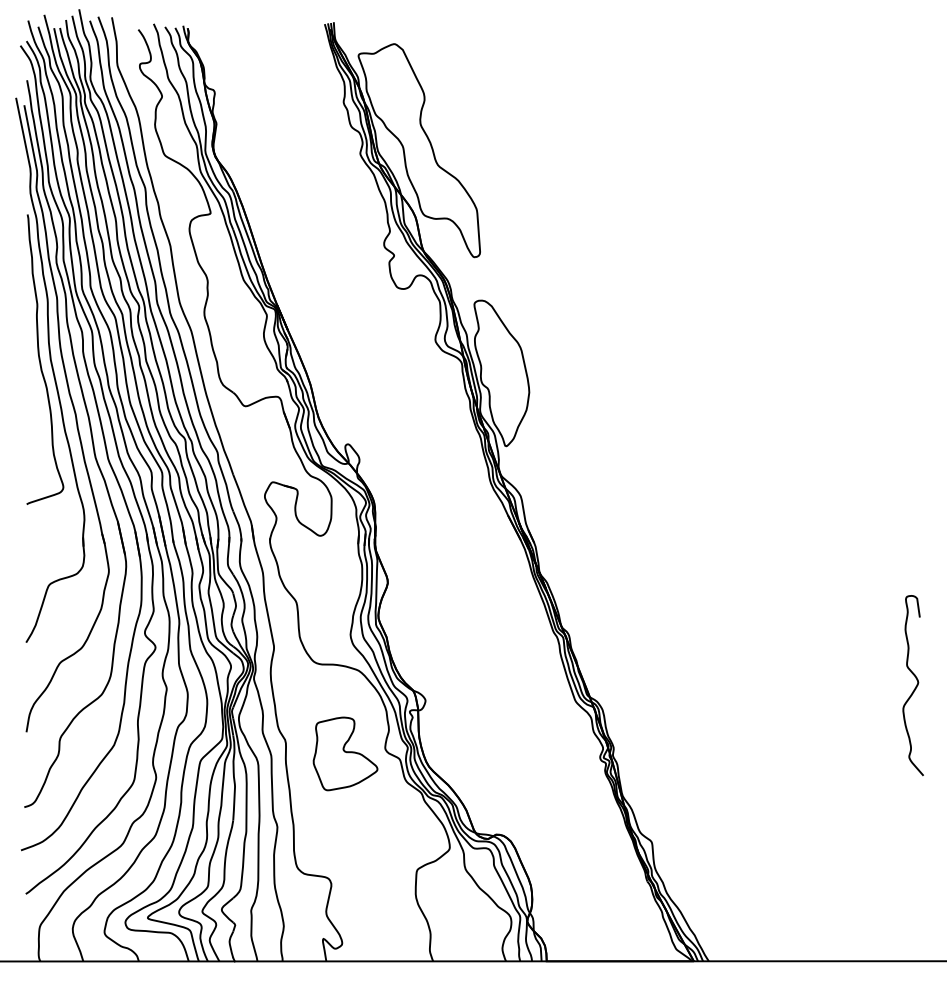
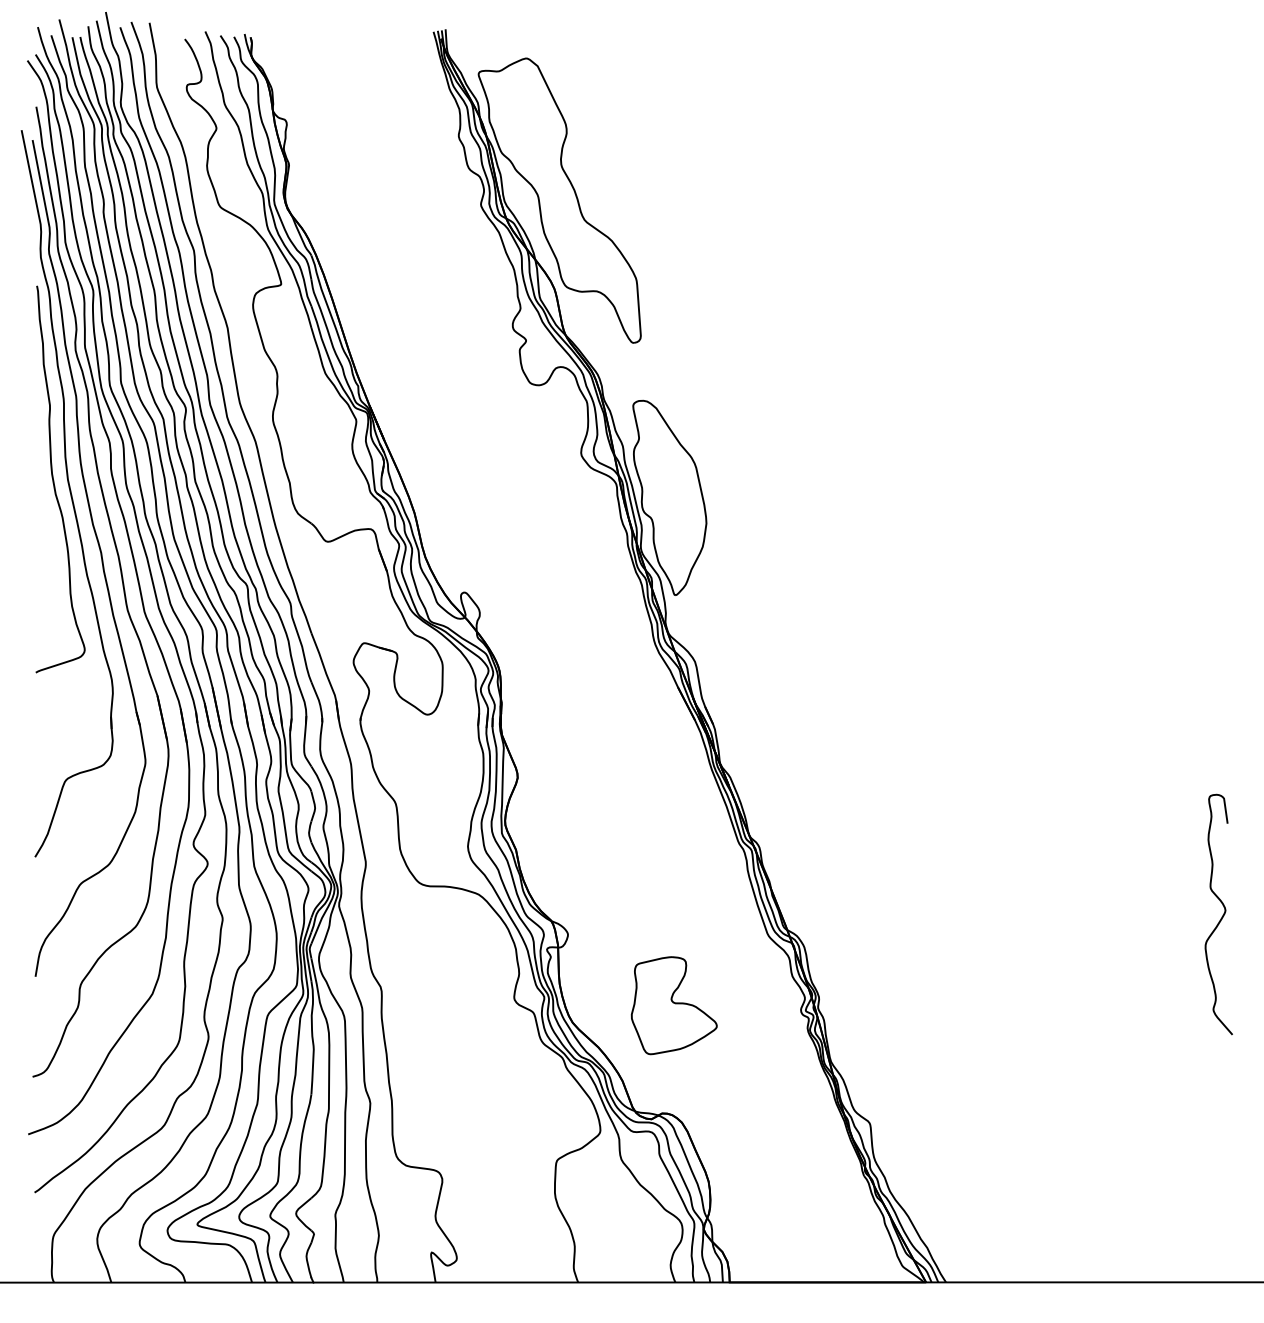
part: (344, 753) -> (673, 1005), moved

